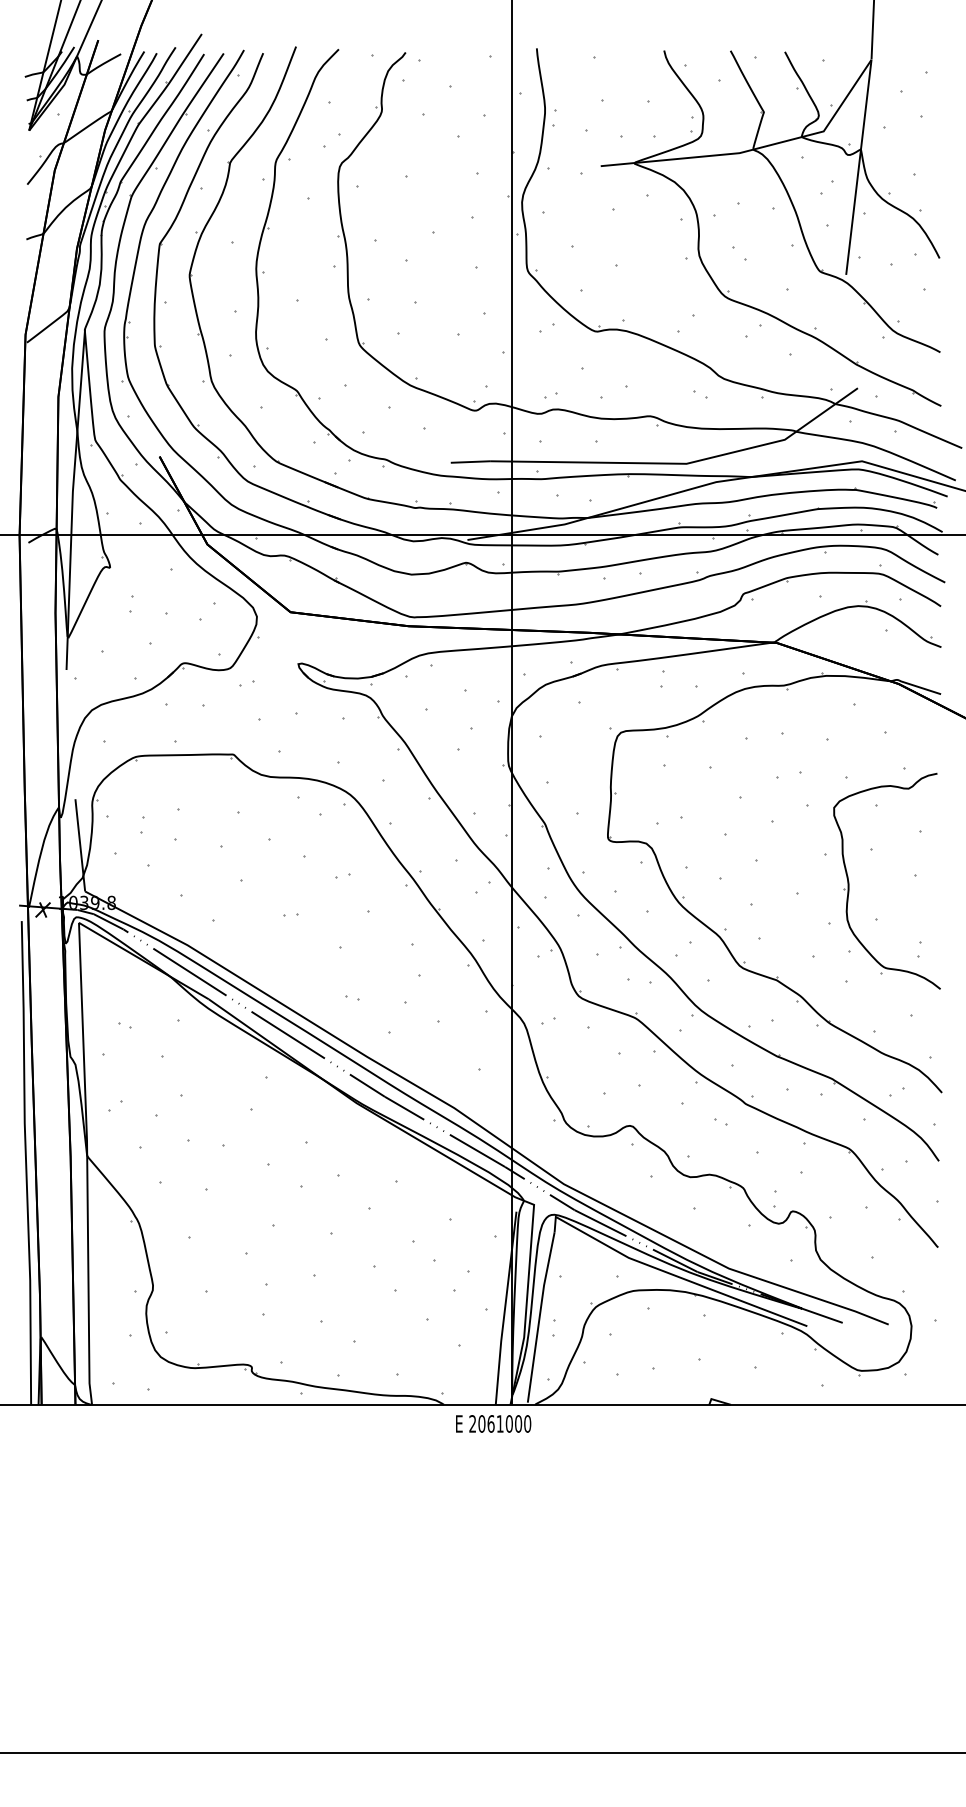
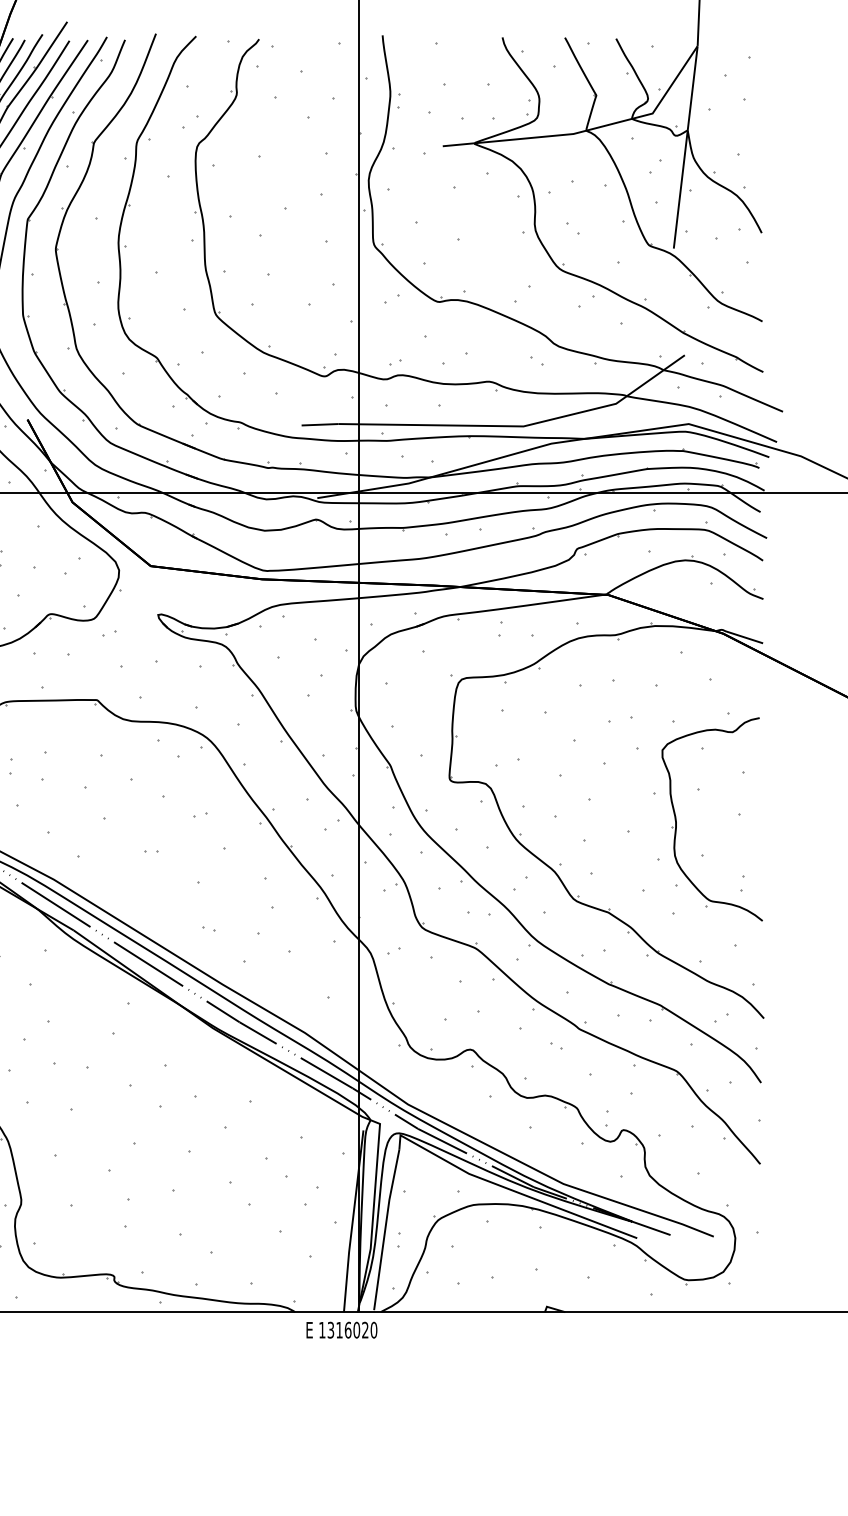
text: (495, 1423) -> (343, 1329), 2061000 -> 1316020

